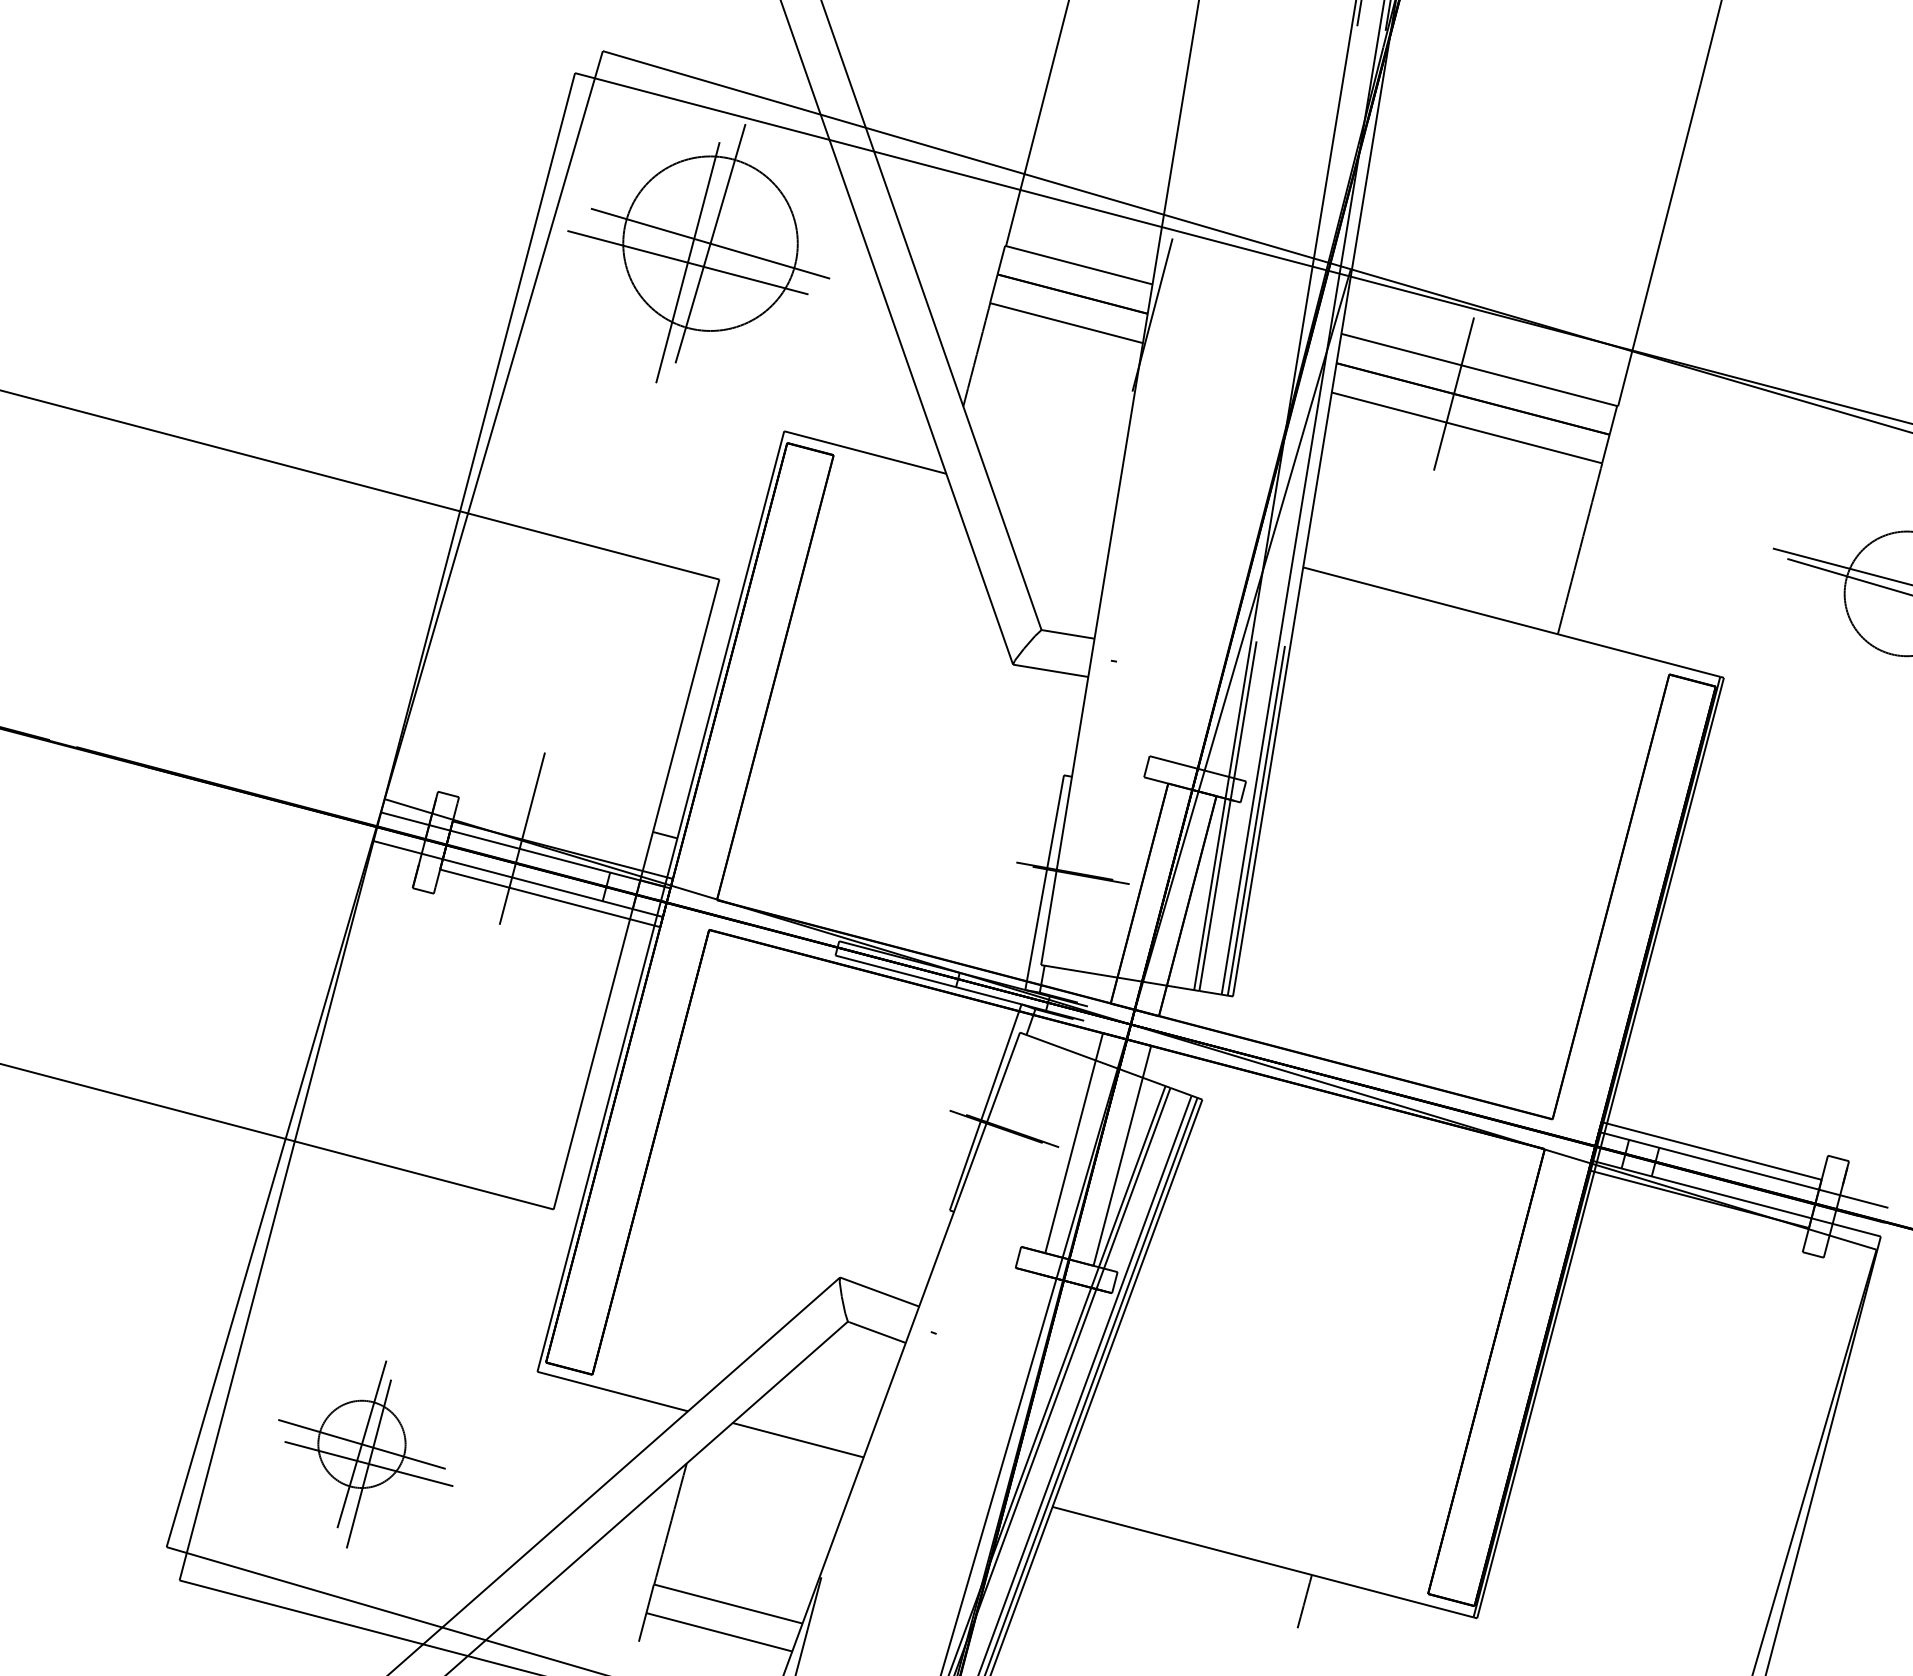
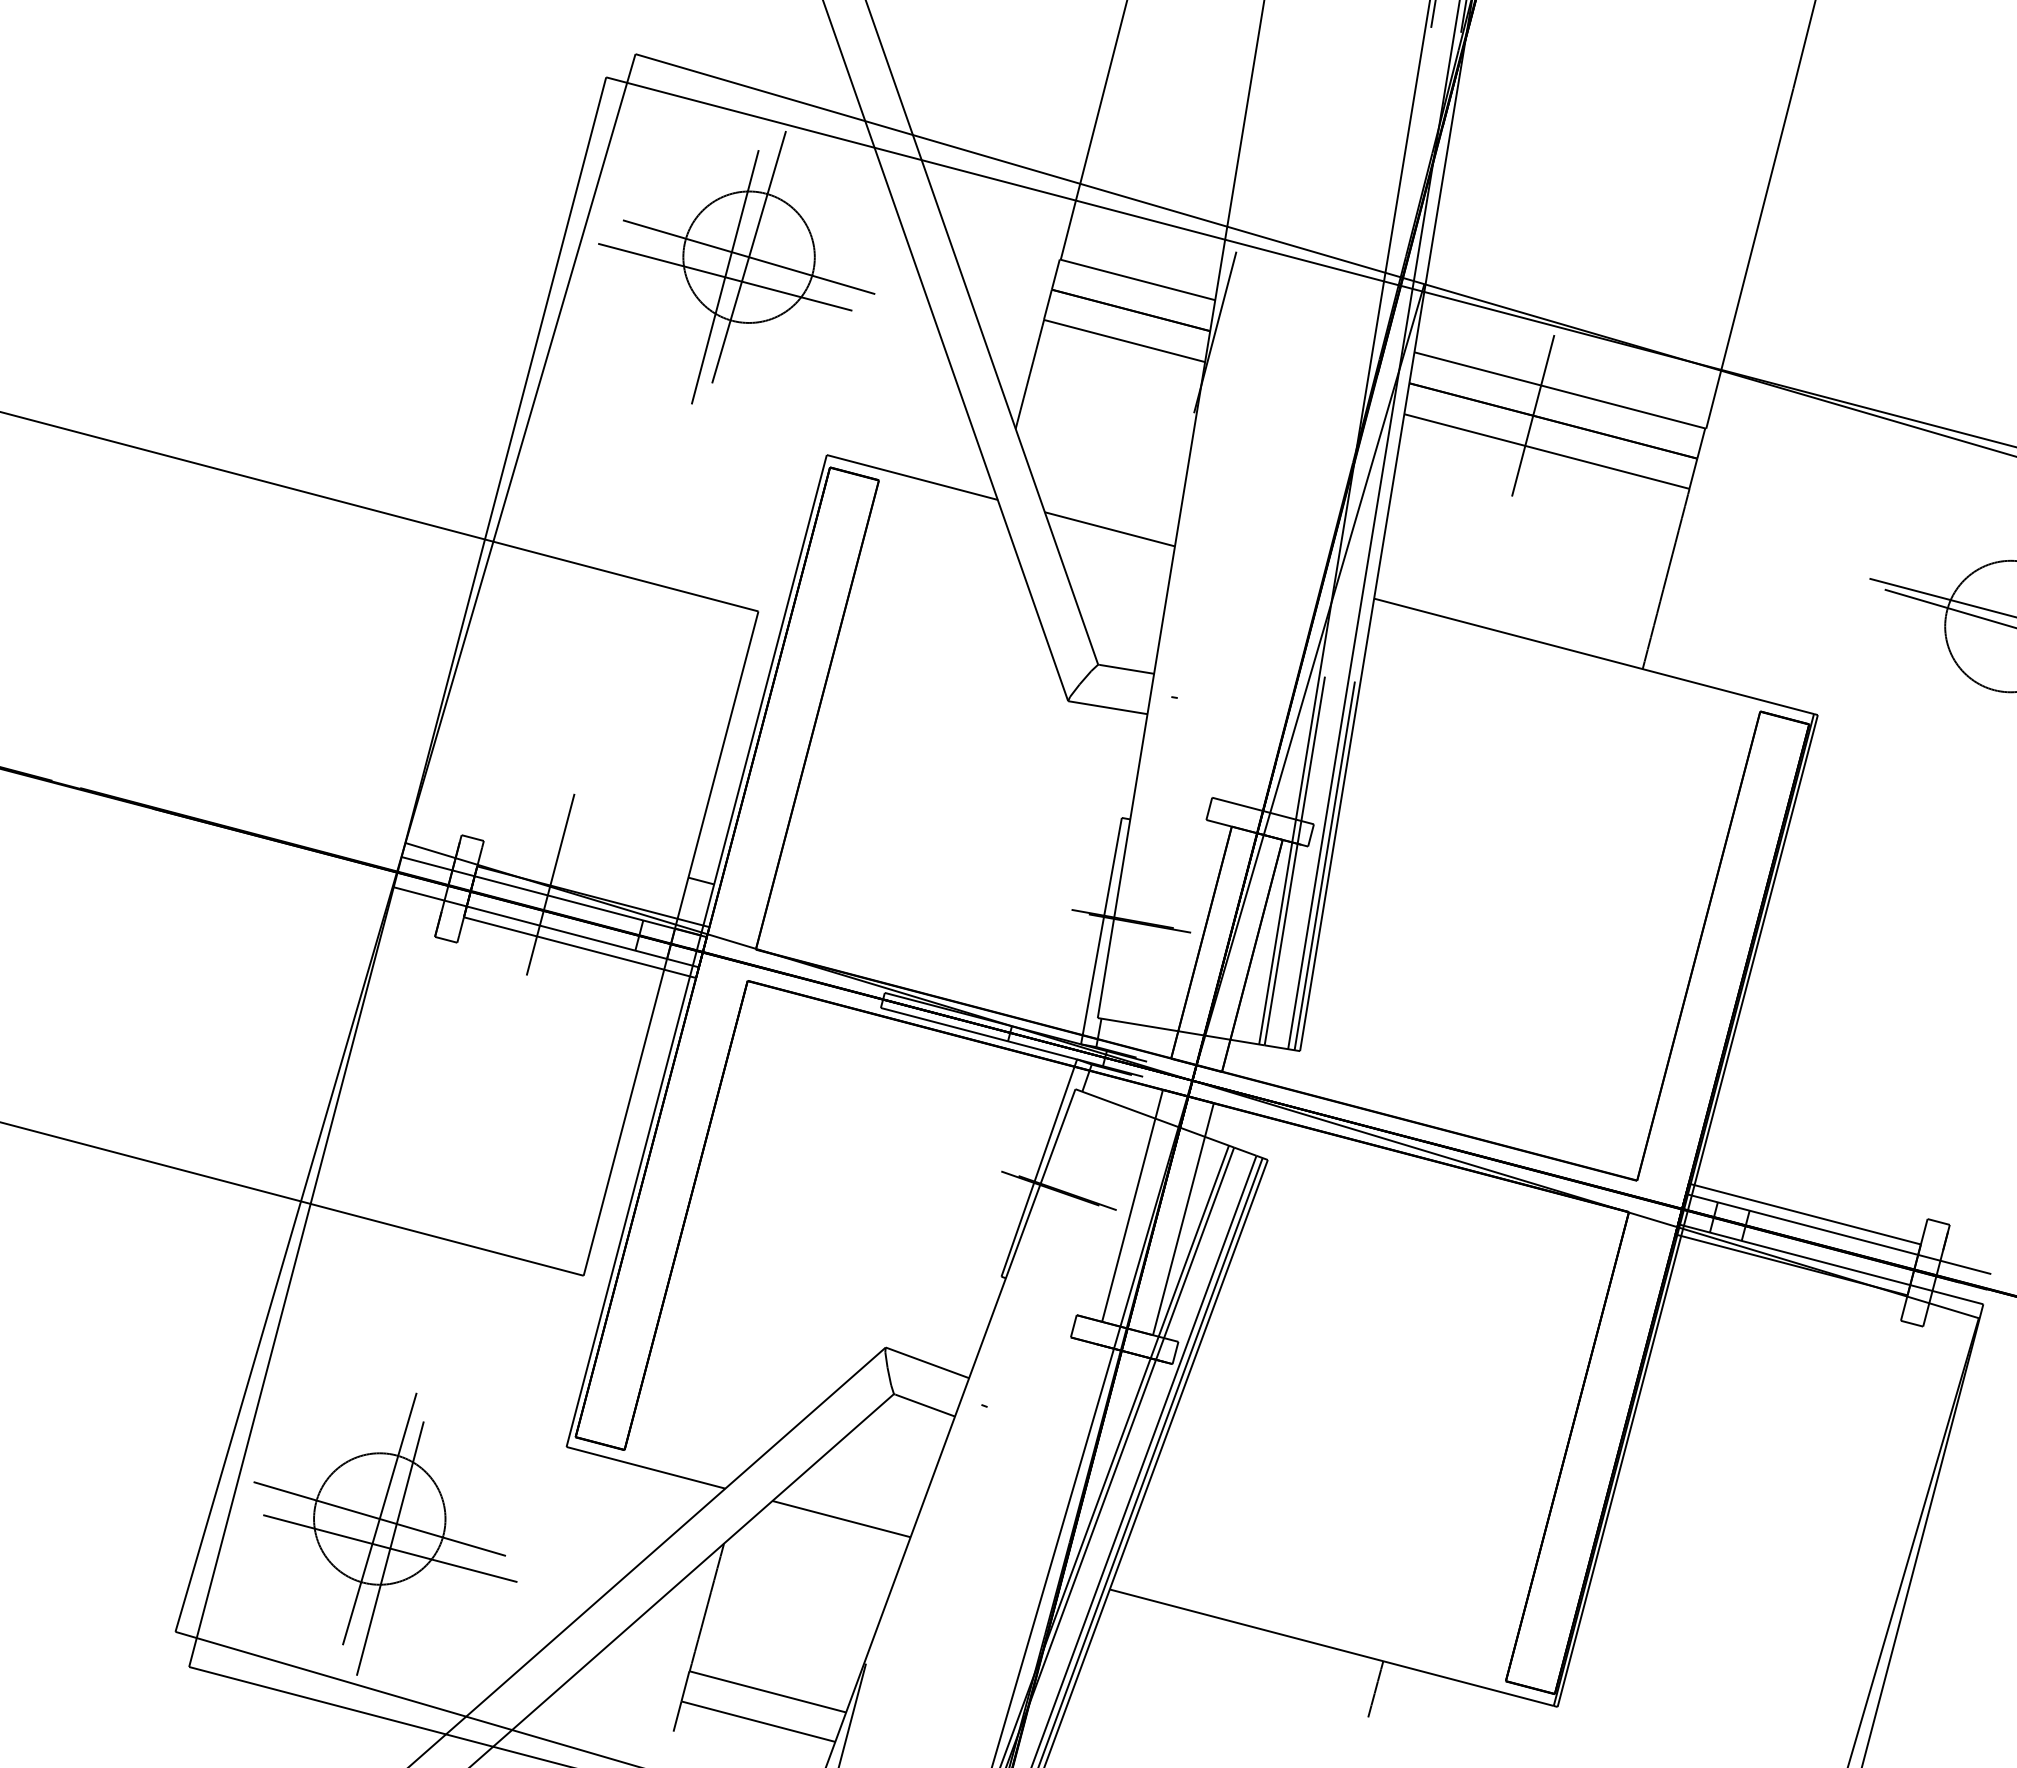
circle: (709, 243) -> (748, 256), size x0.71
line: (1052, 501) -> (1109, 529), added
part: (365, 1453) -> (385, 1533), size x1.43

